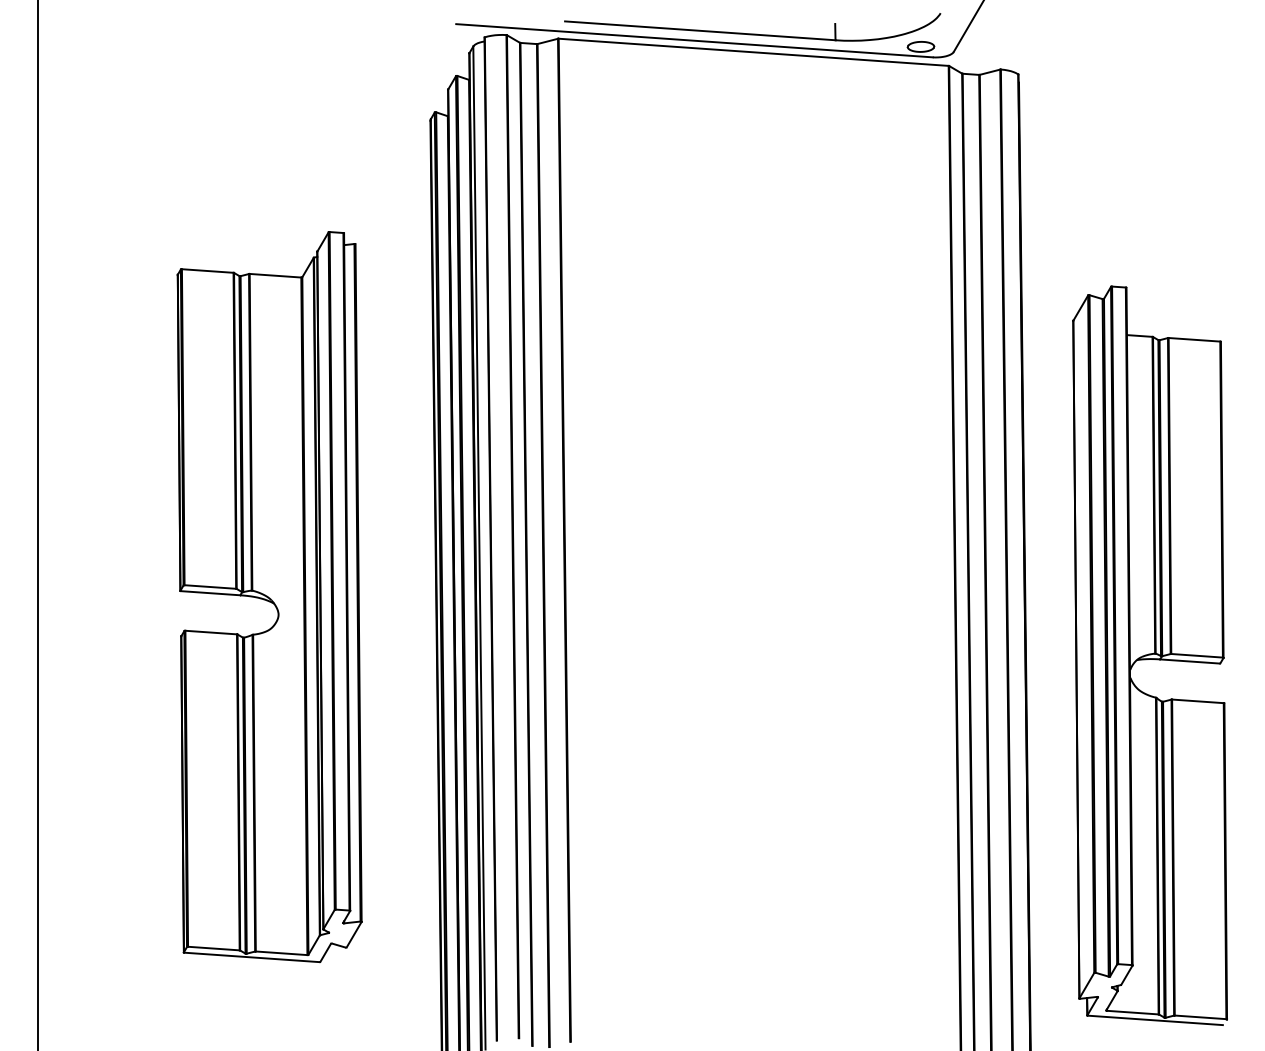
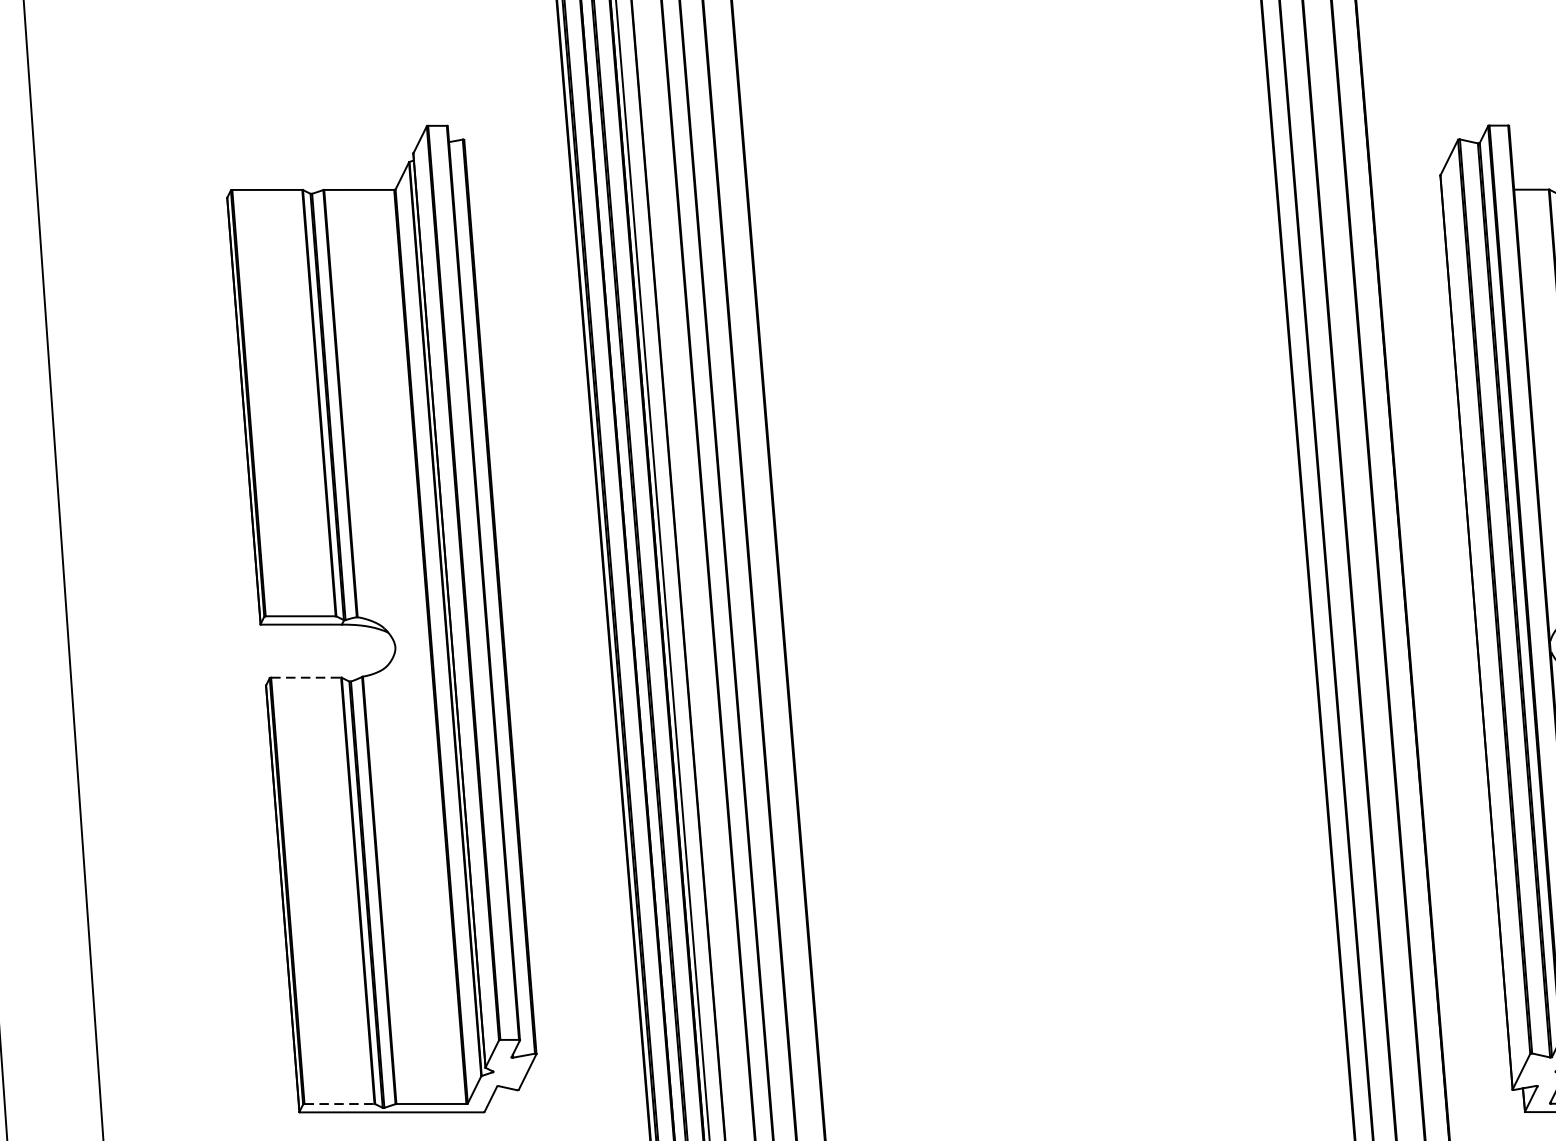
line: (211, 632) -> (306, 677), solid -> dashed
line: (213, 948) -> (339, 1103), solid -> dashed

